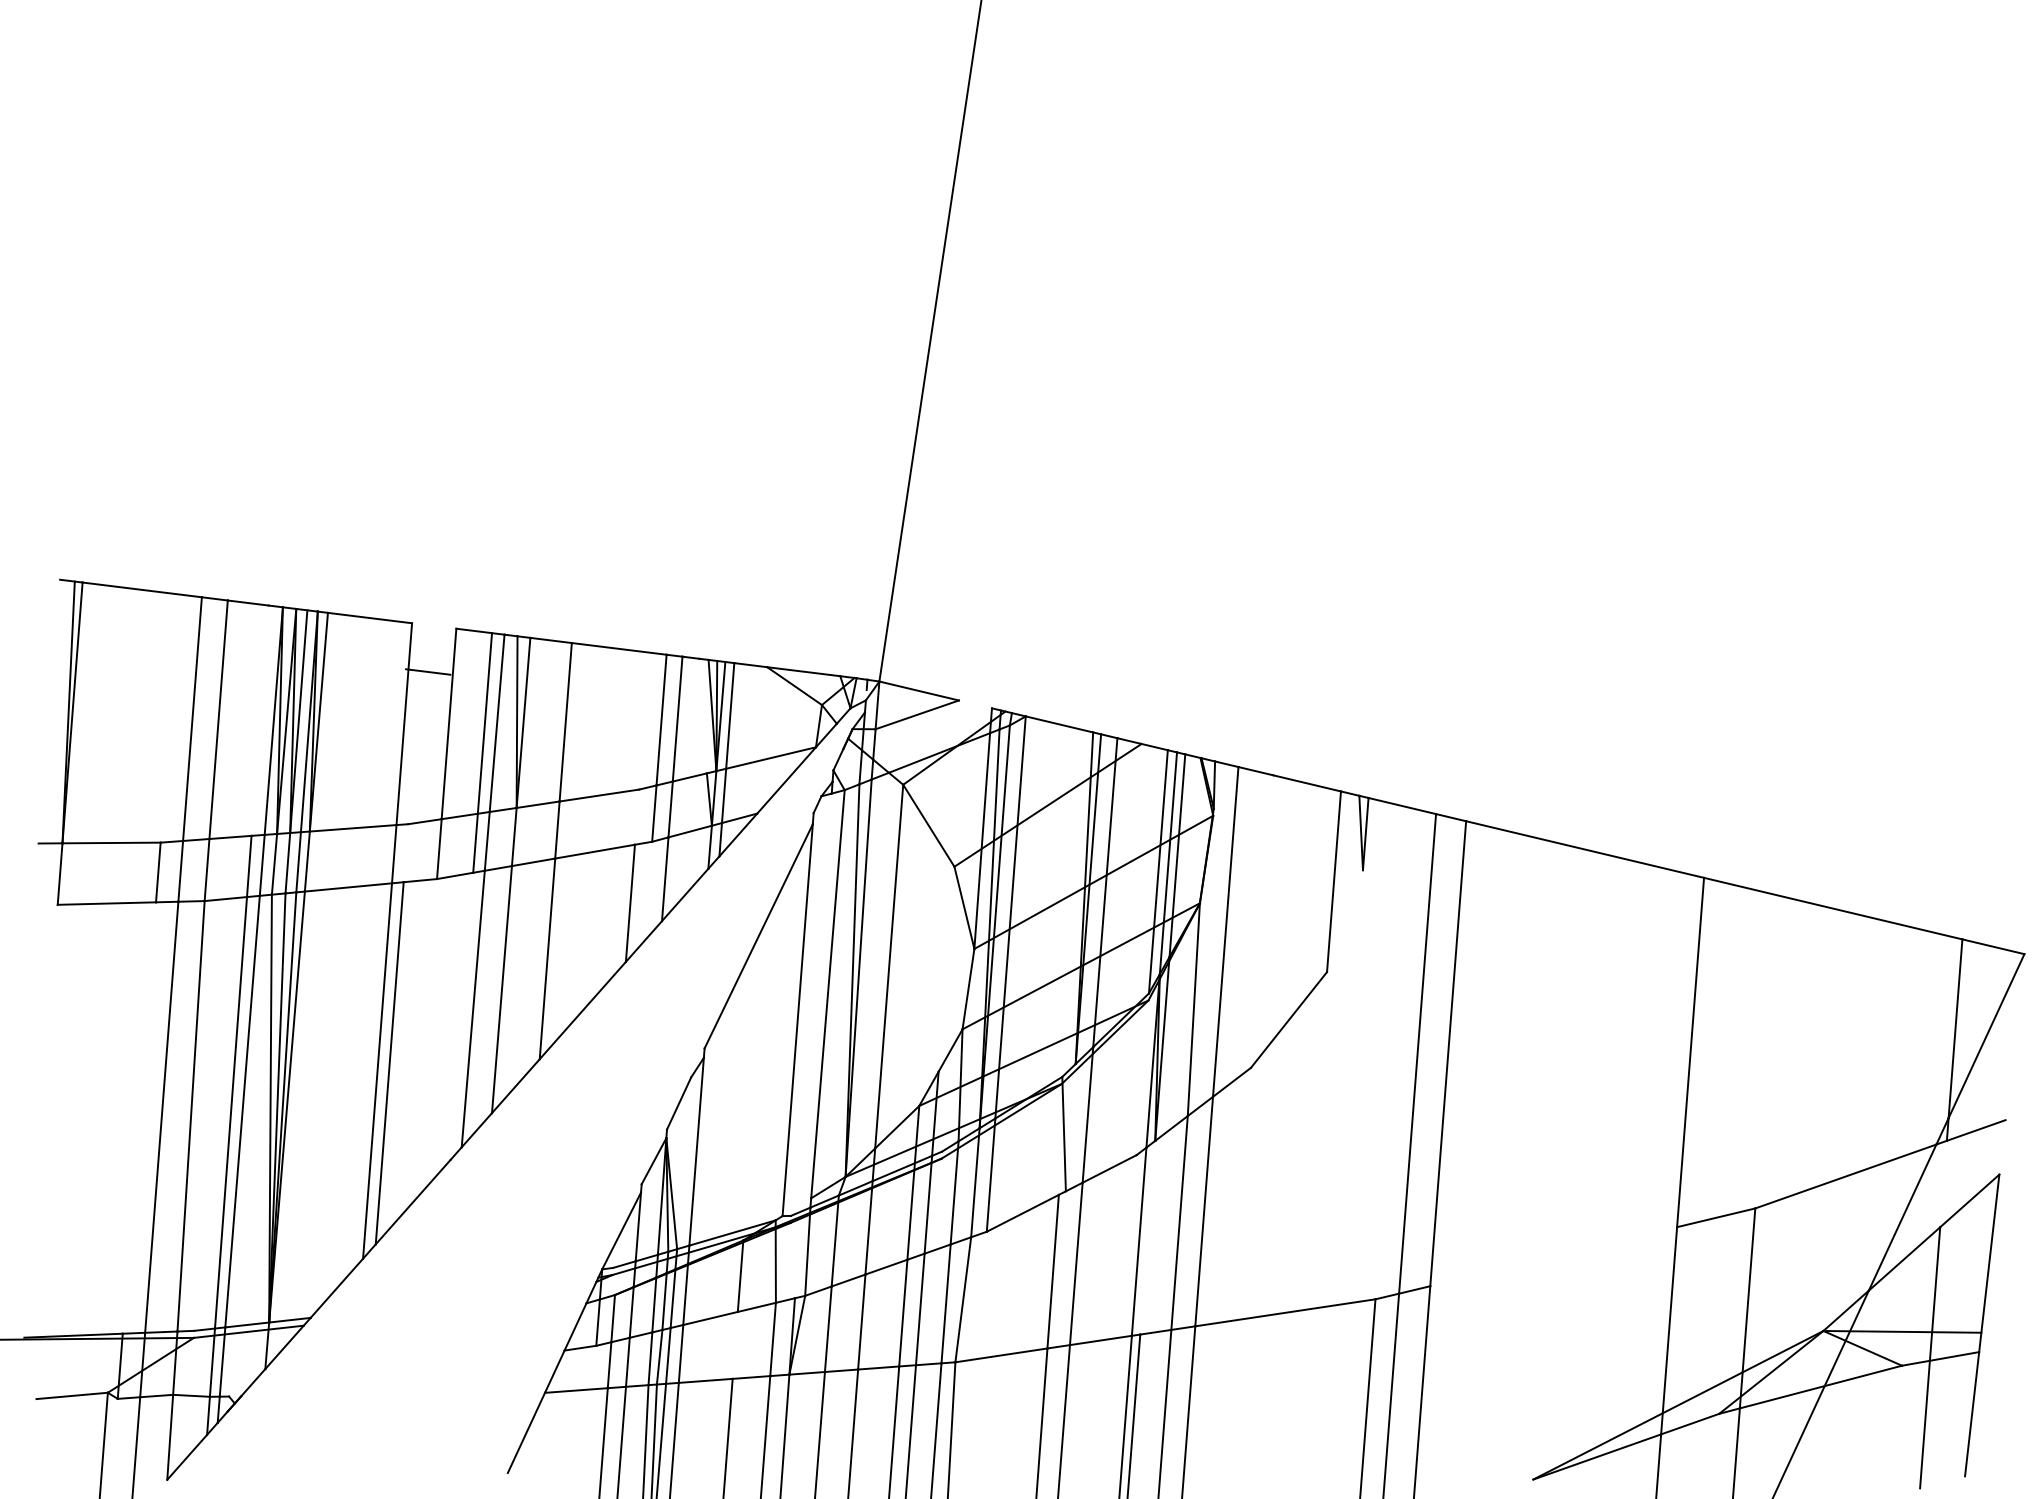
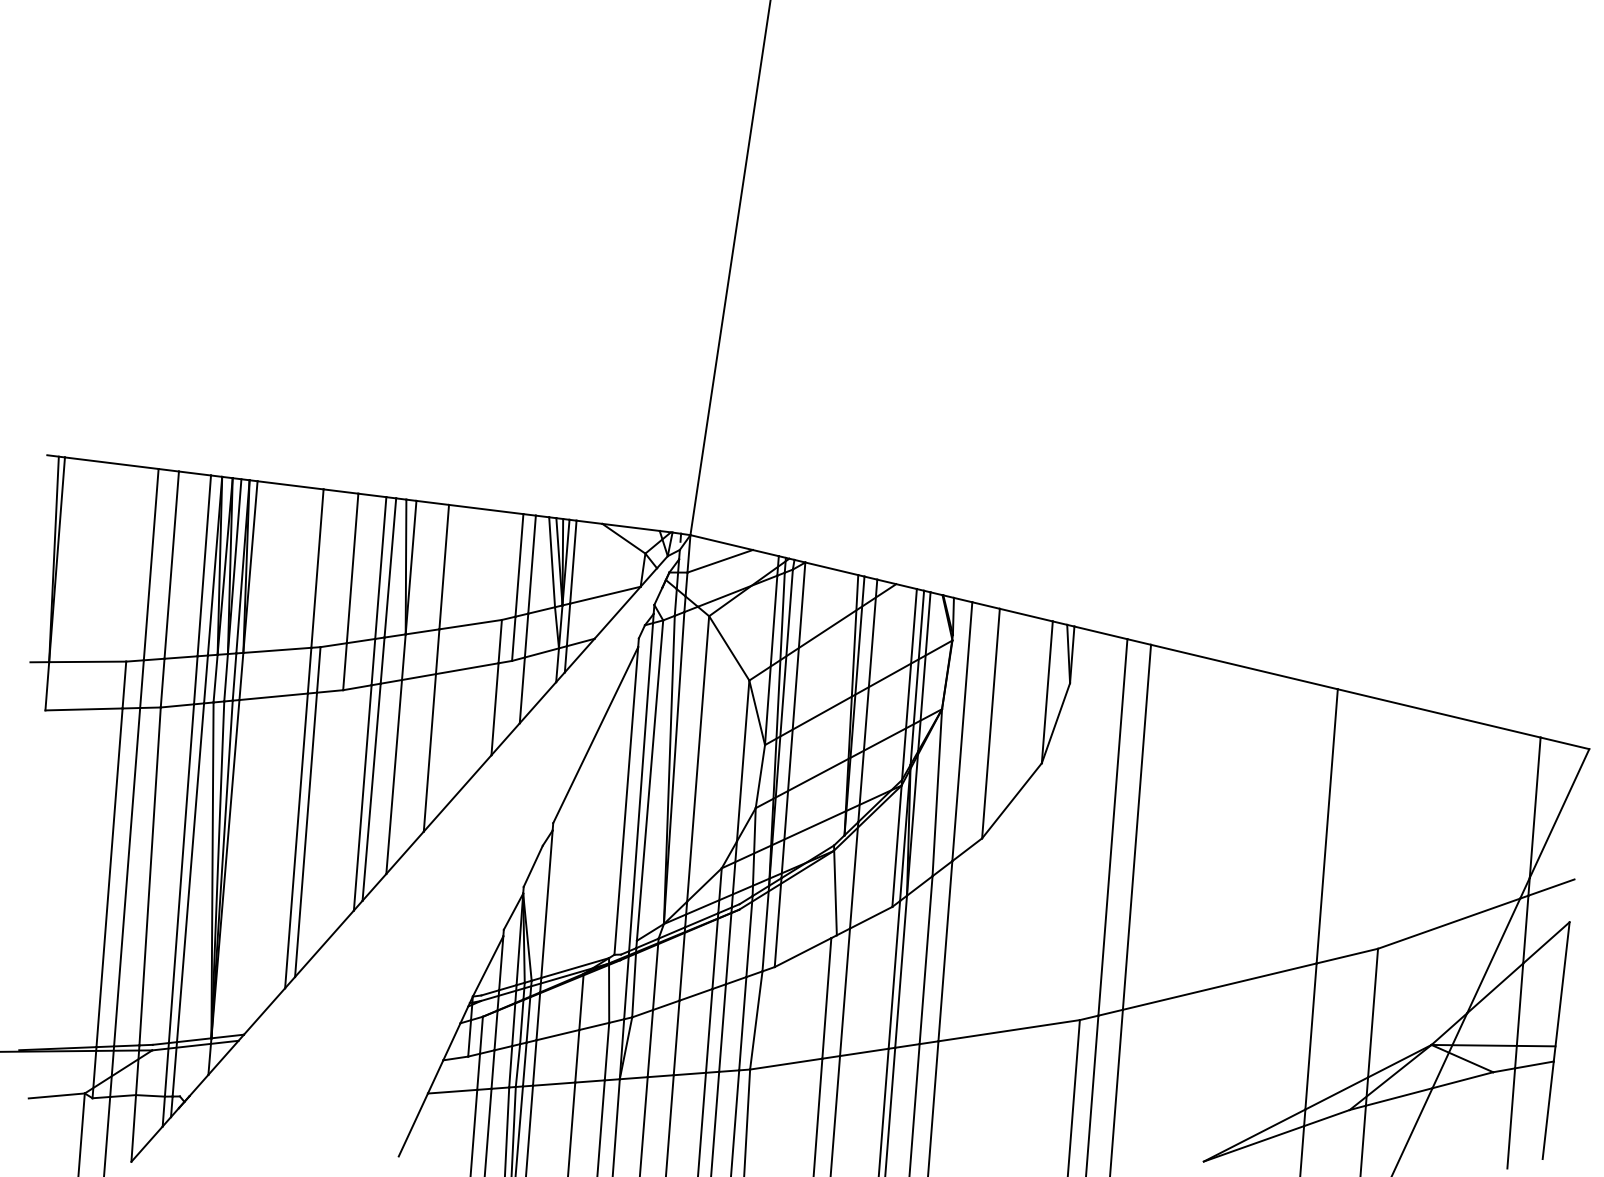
line: (428, 671) -> (341, 491), moved
line: (974, 704) -> (765, 553), added
line: (702, 715) -> (551, 561), added
line: (259, 720) -> (203, 565), added
line: (636, 816) -> (499, 641), added
line: (405, 853) -> (318, 670), added
line: (1261, 921) -> (990, 723), added
line: (1344, 921) -> (1055, 723), added
line: (946, 968) -> (743, 760), added
line: (461, 1015) -> (362, 797), added
line: (812, 1045) -> (637, 820), added
line: (1142, 1074) -> (896, 843), added
line: (139, 1117) -> (109, 877), added
line: (1943, 1183) -> (1525, 929), added
line: (1147, 1237) -> (900, 971), added
line: (1553, 1256) -> (1219, 986), added
line: (734, 1344) -> (576, 1055), added

